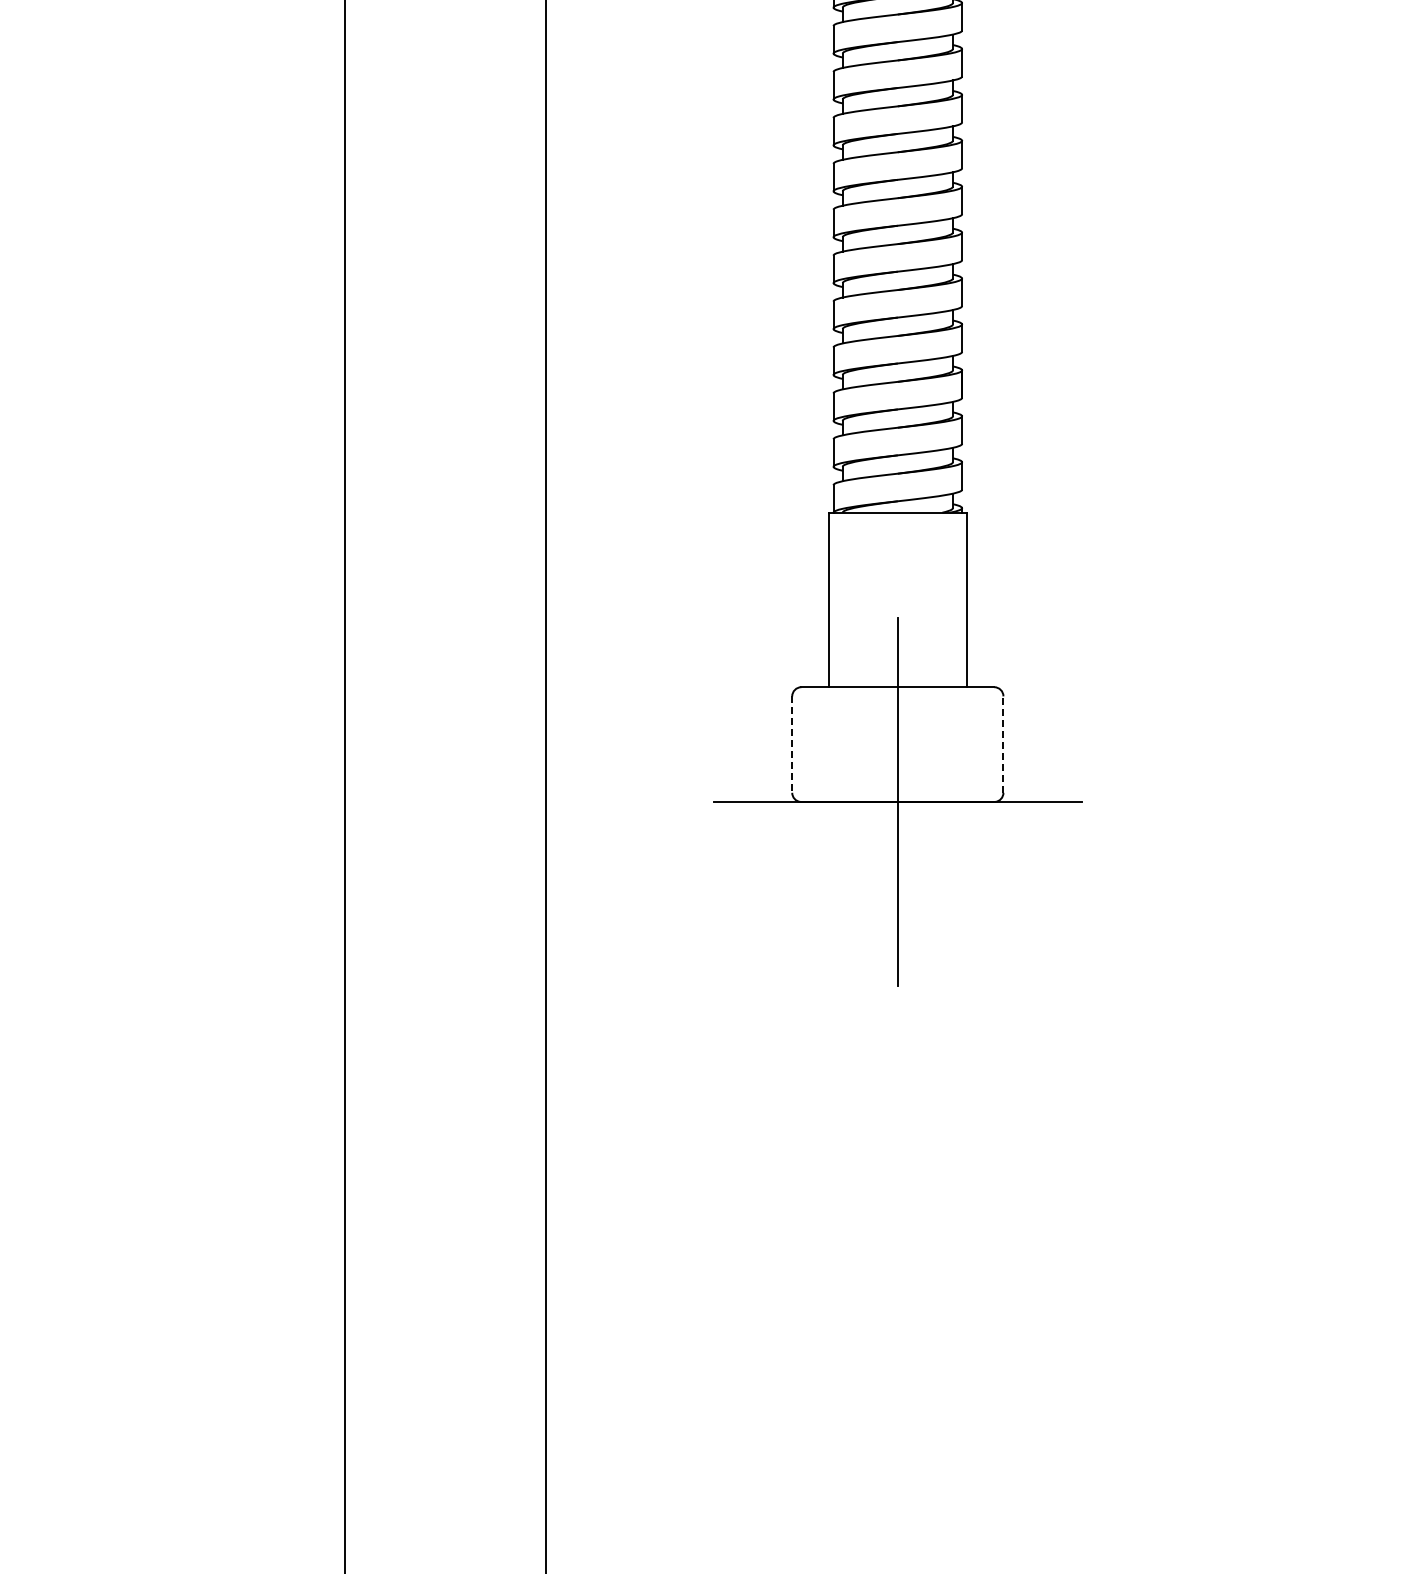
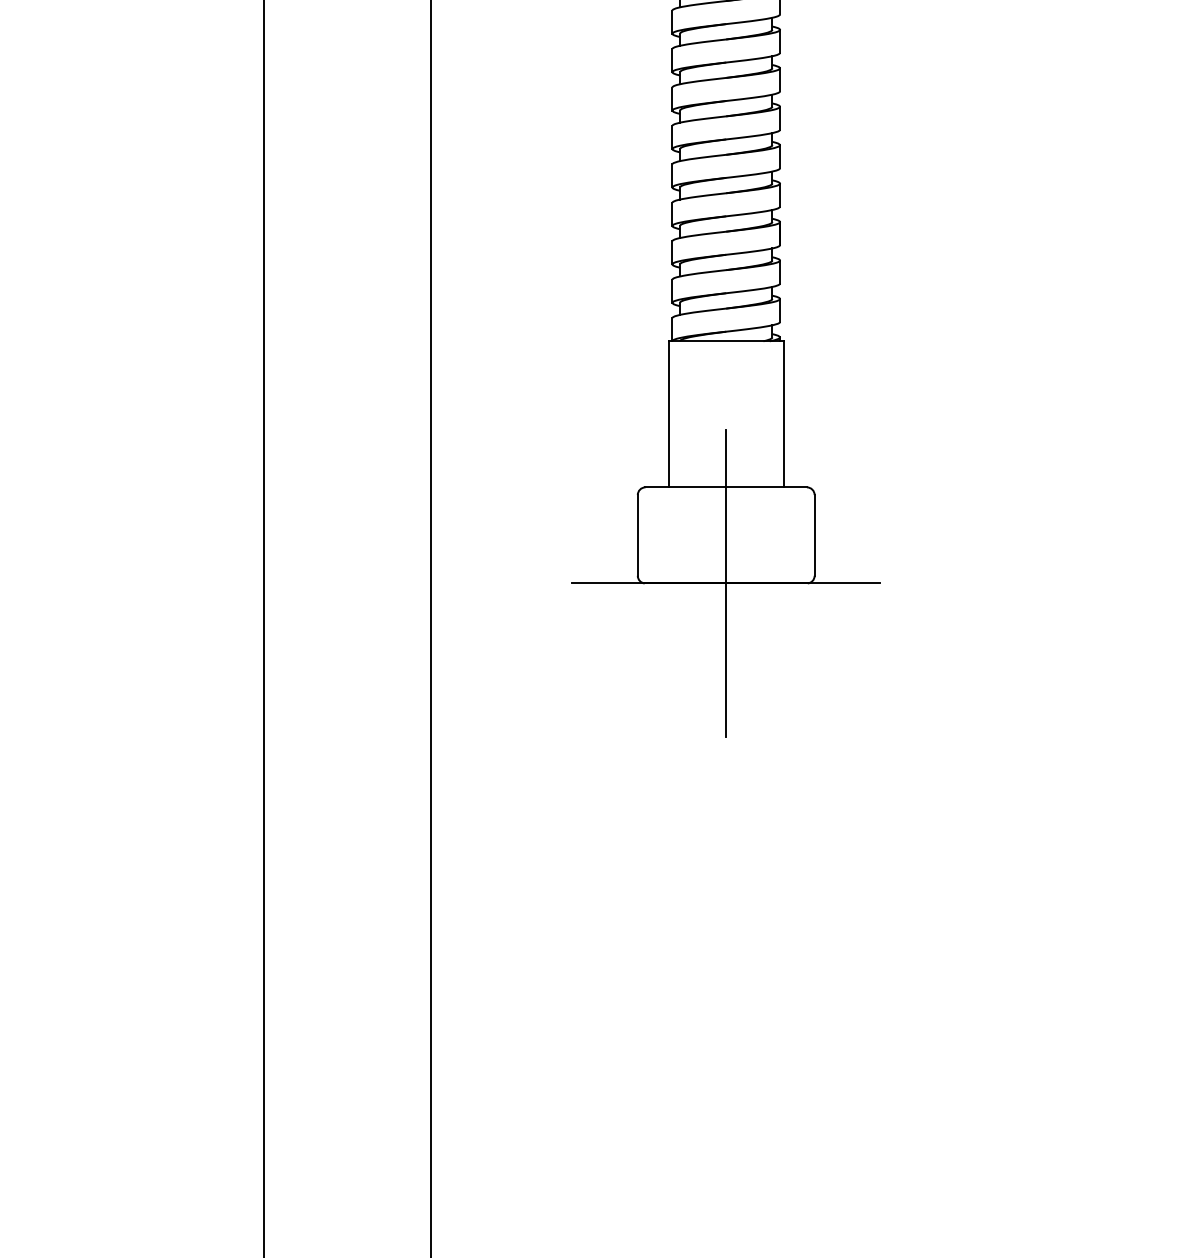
line: (1003, 744) -> (814, 535), dashed -> solid
line: (792, 745) -> (638, 536), dashed -> solid

